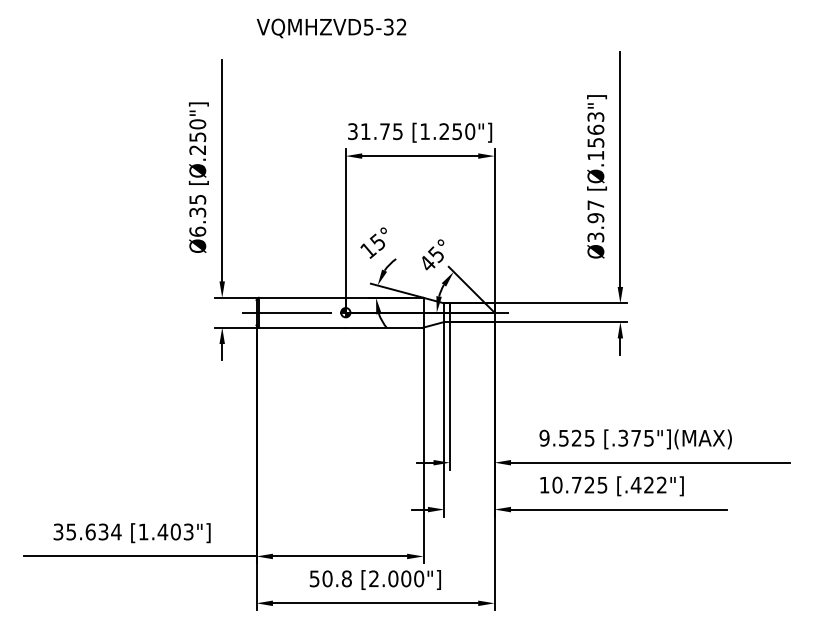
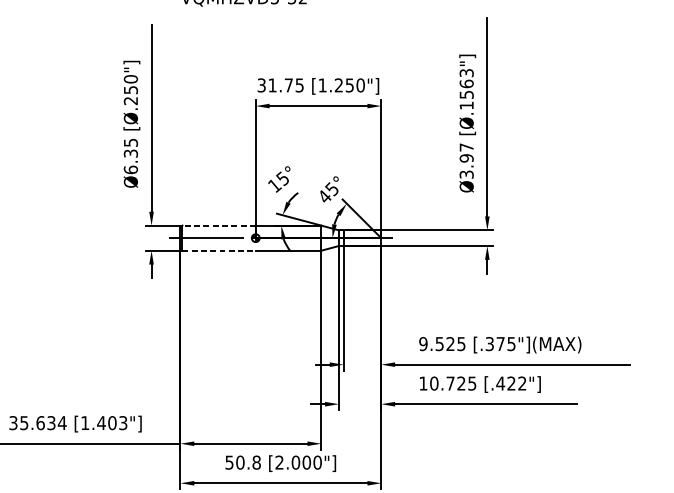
line: (301, 297) -> (218, 225), solid -> dashed
line: (302, 327) -> (219, 250), solid -> dashed

